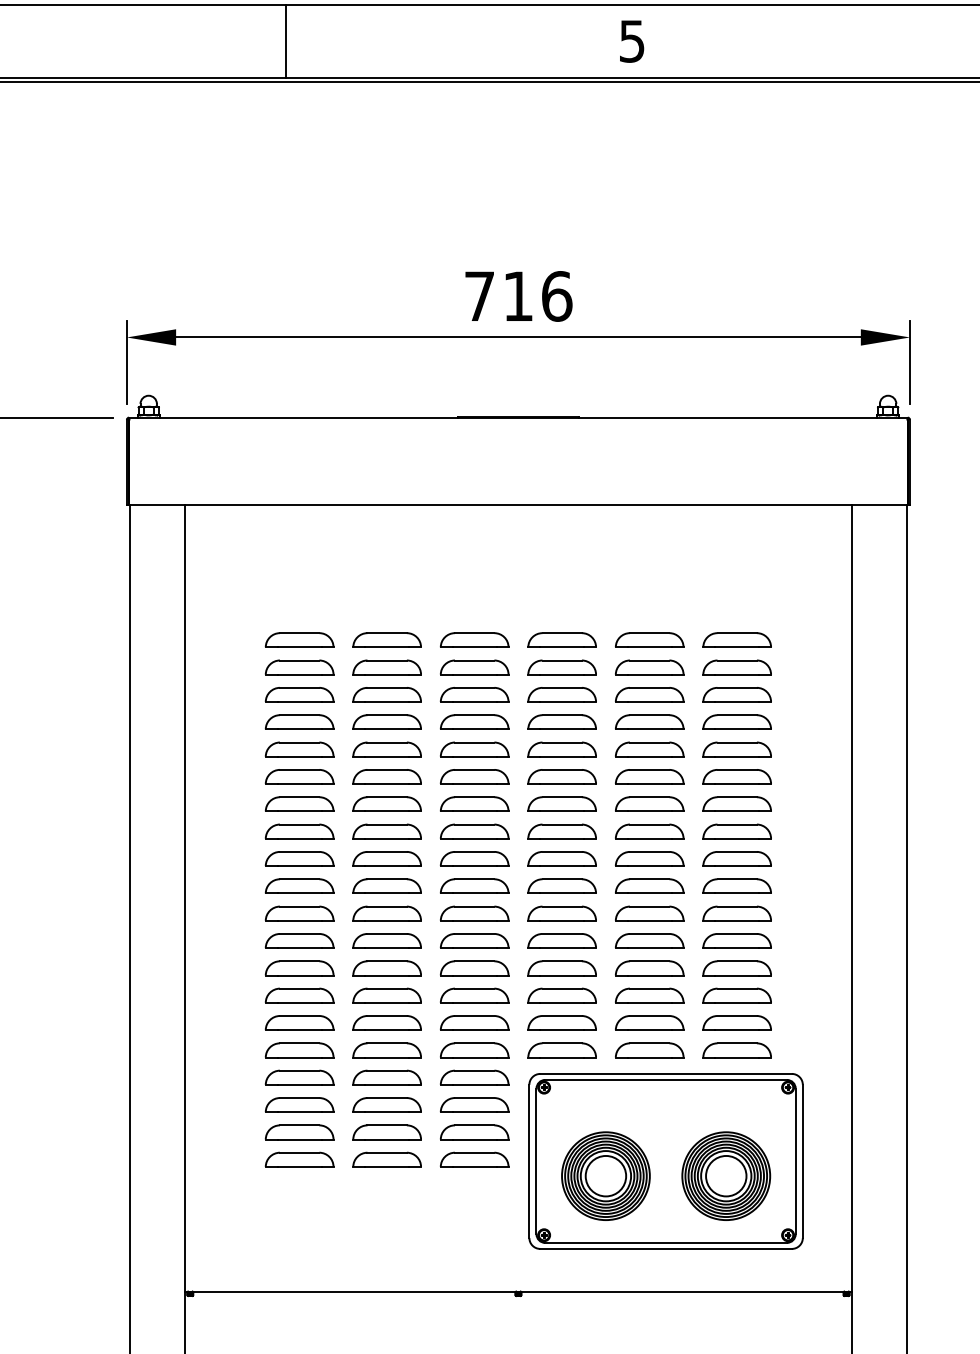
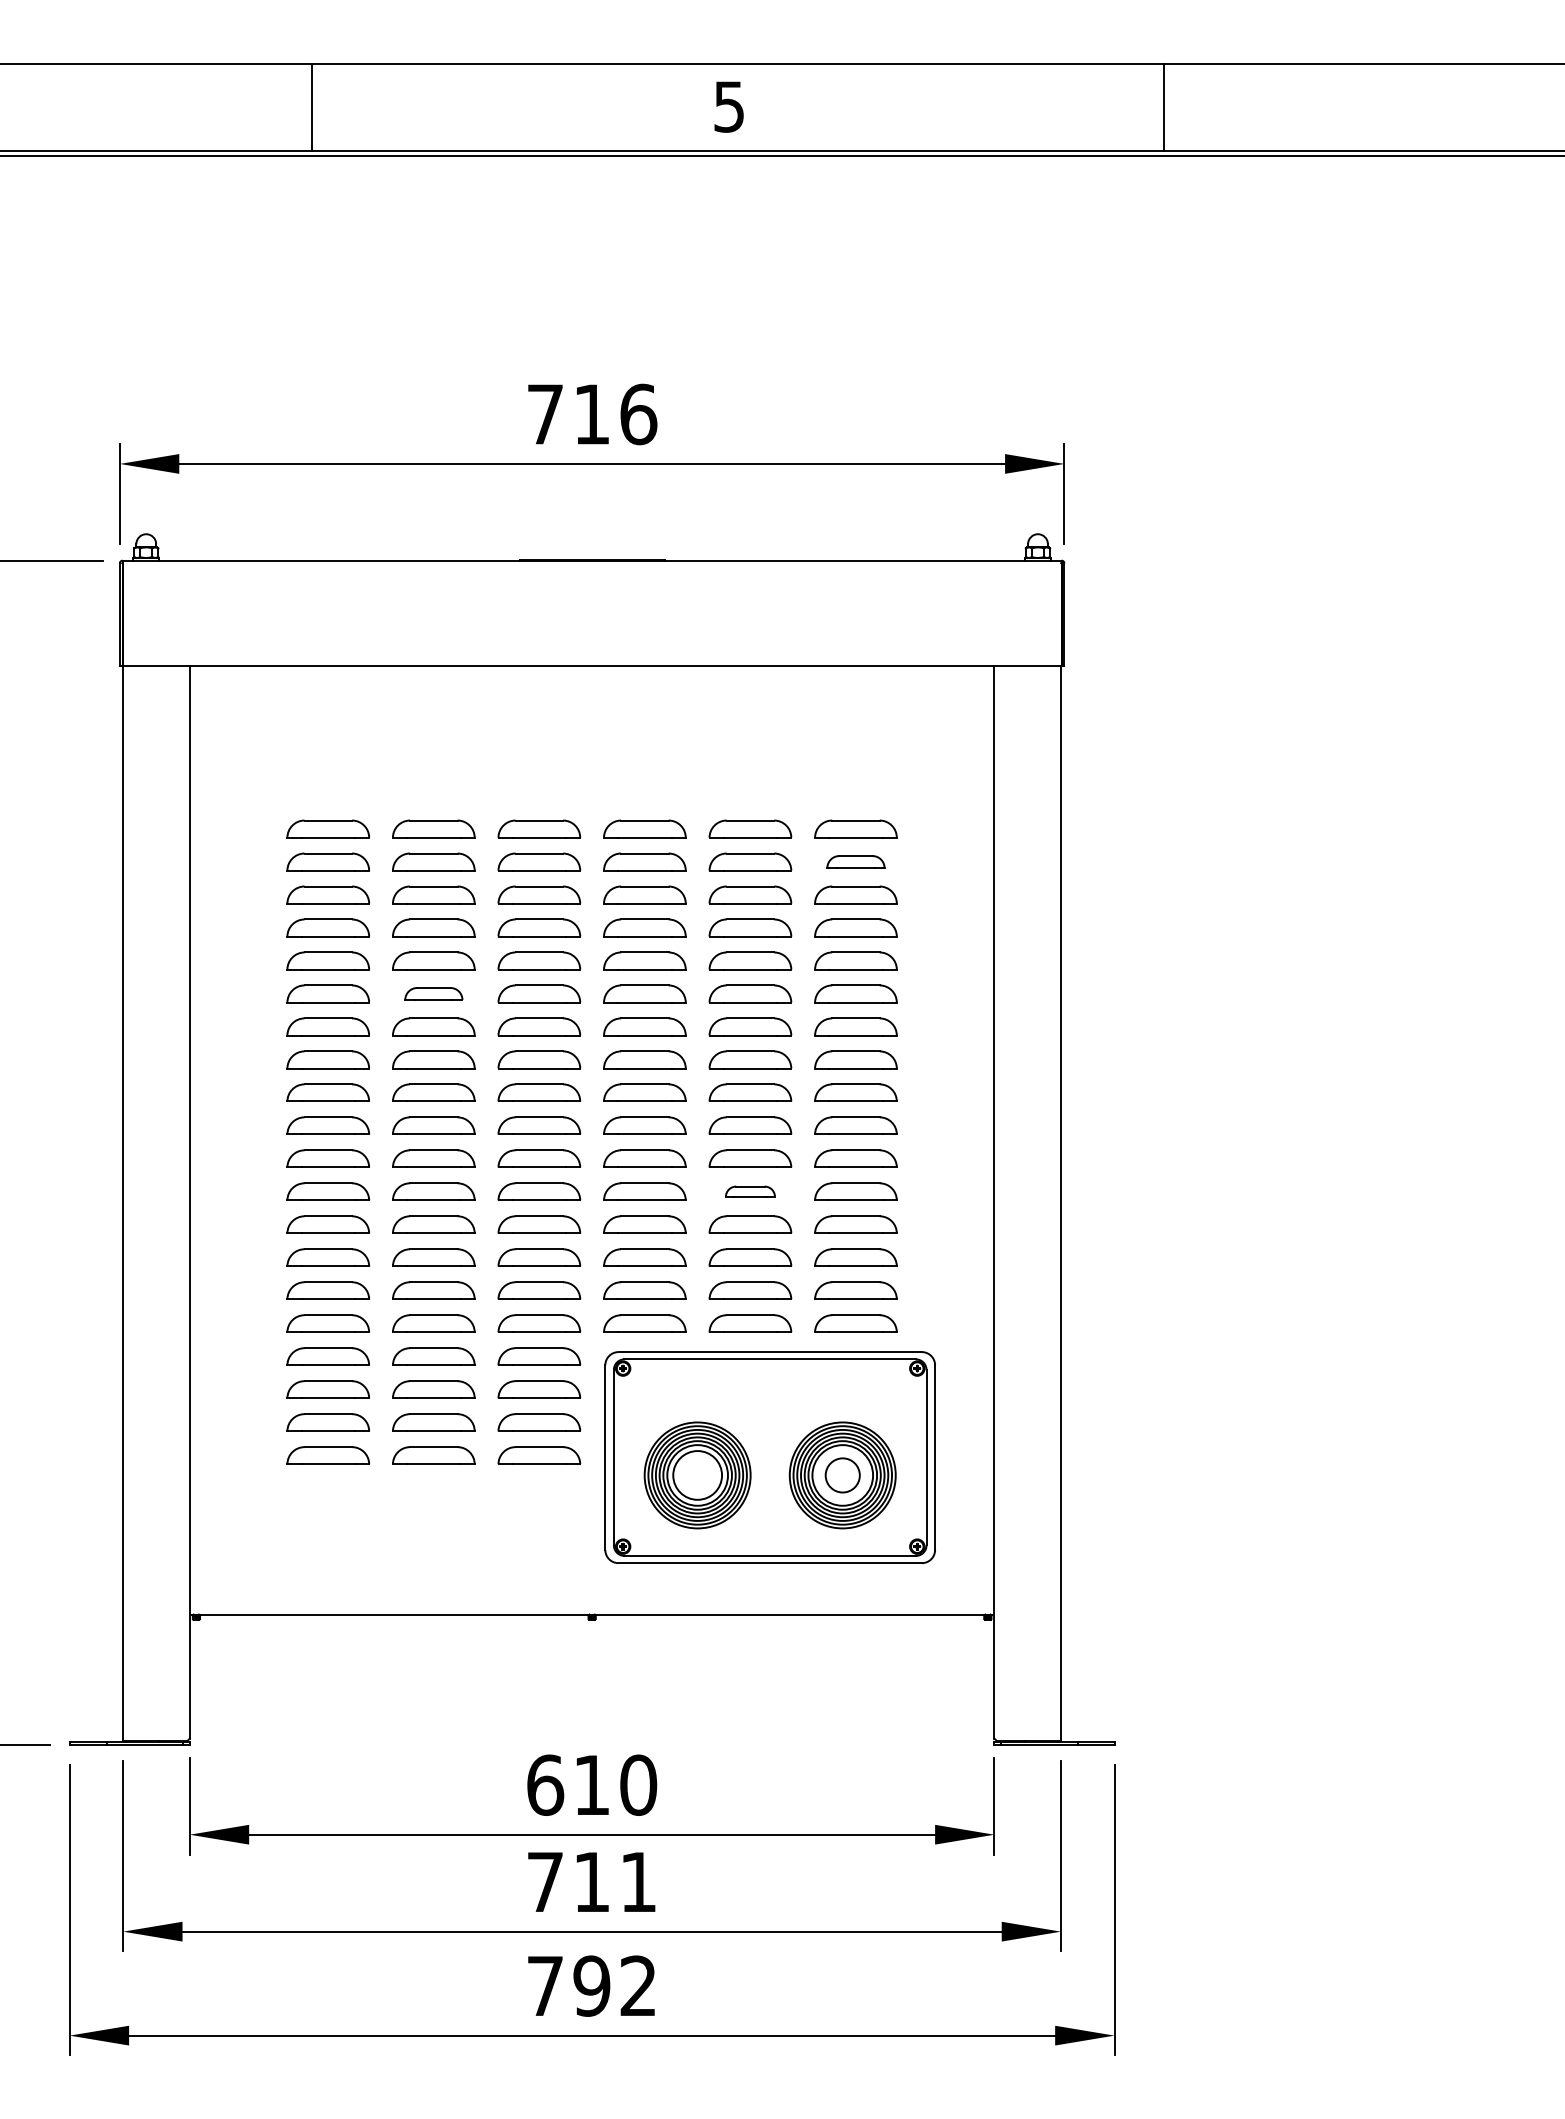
part: (736, 667) -> (855, 861), size x0.7
part: (386, 776) -> (433, 993), size x0.7
part: (649, 940) -> (750, 1191), size x0.6
circle: (726, 1176) -> (842, 1475), size x0.7

